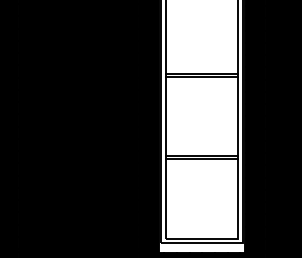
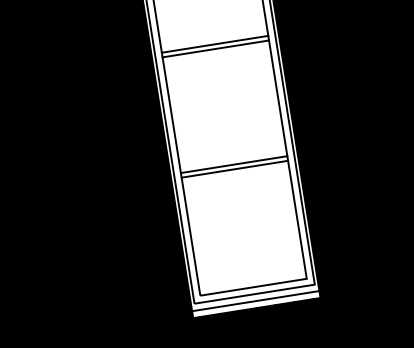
line: (202, 248) -> (256, 301), added

